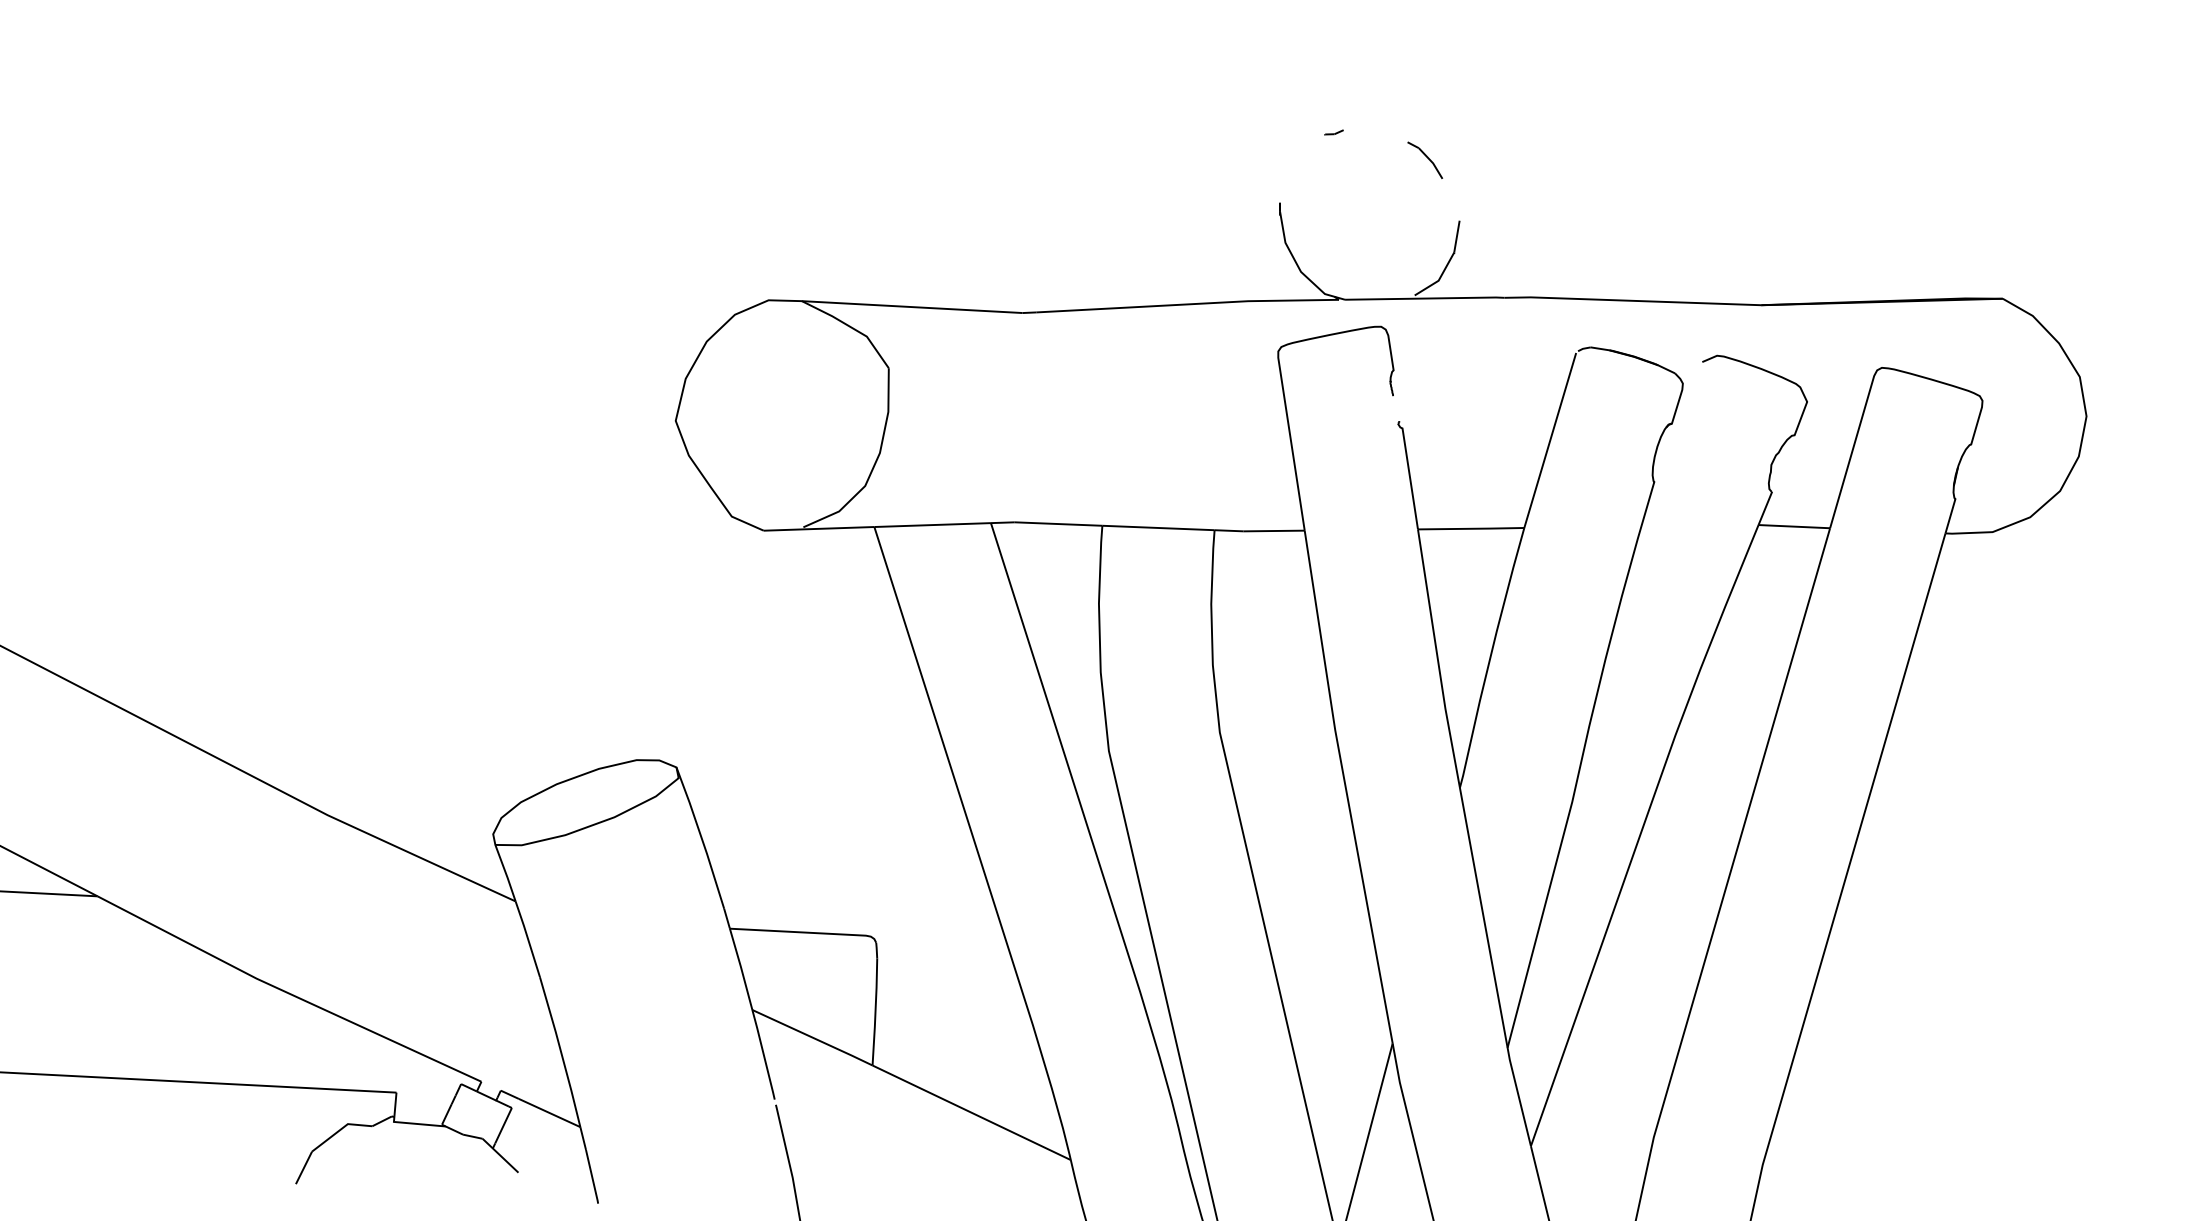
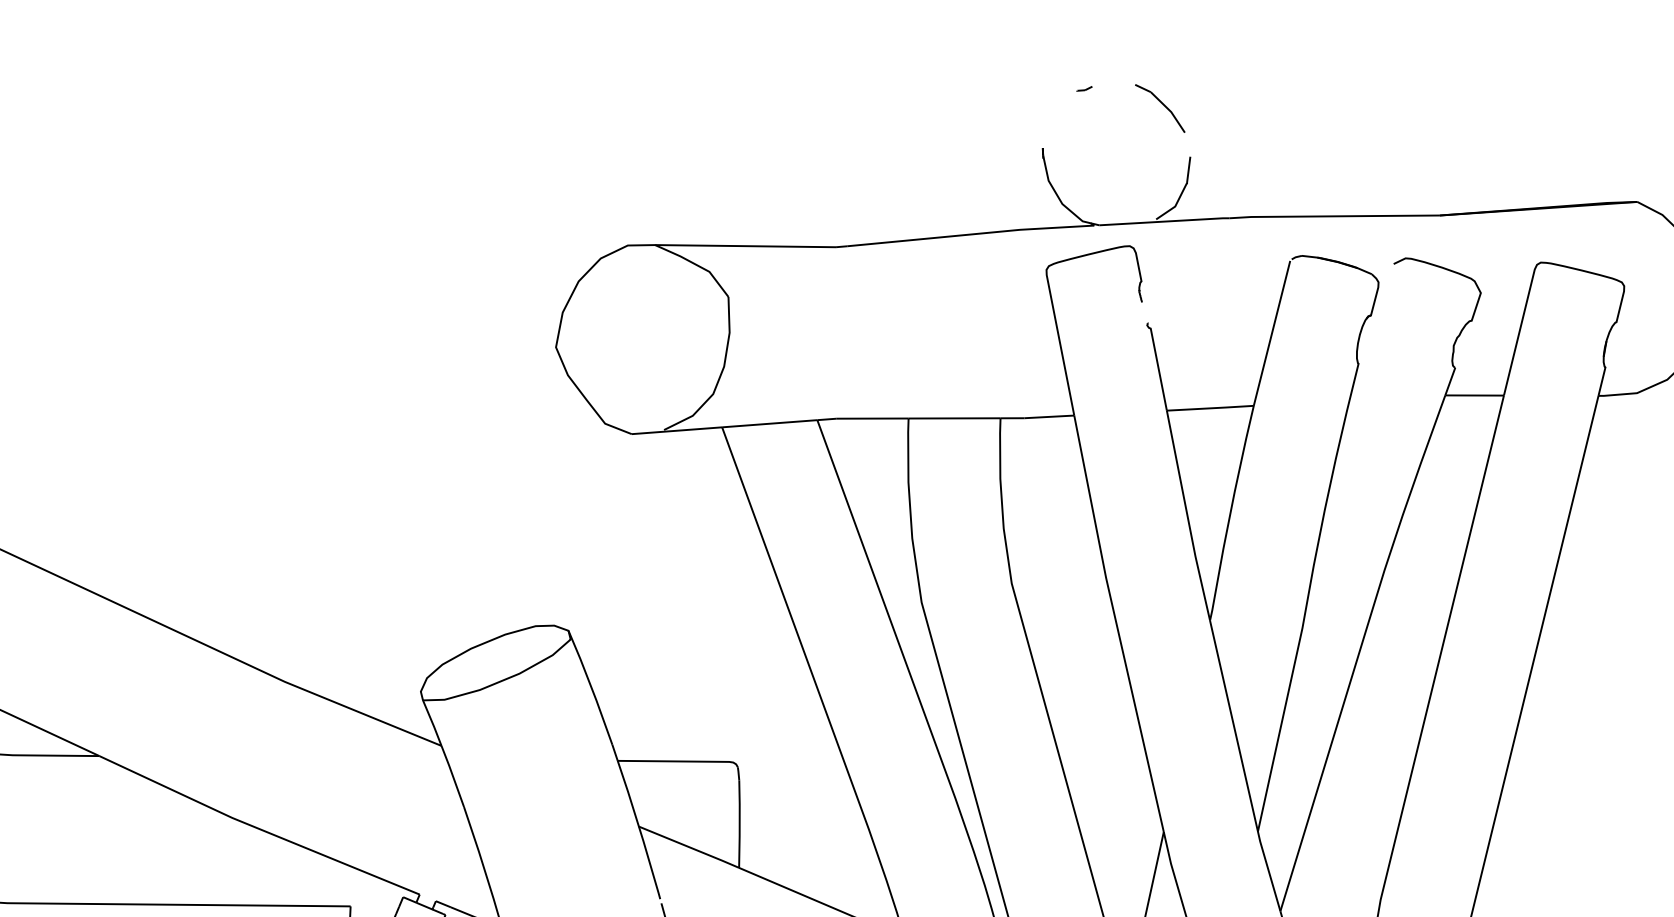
part: (1424, 160) -> (1159, 108), size x1.67

